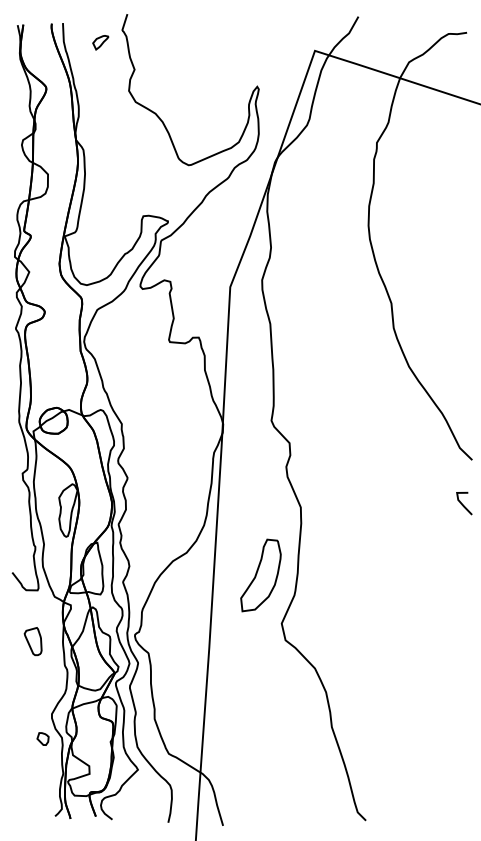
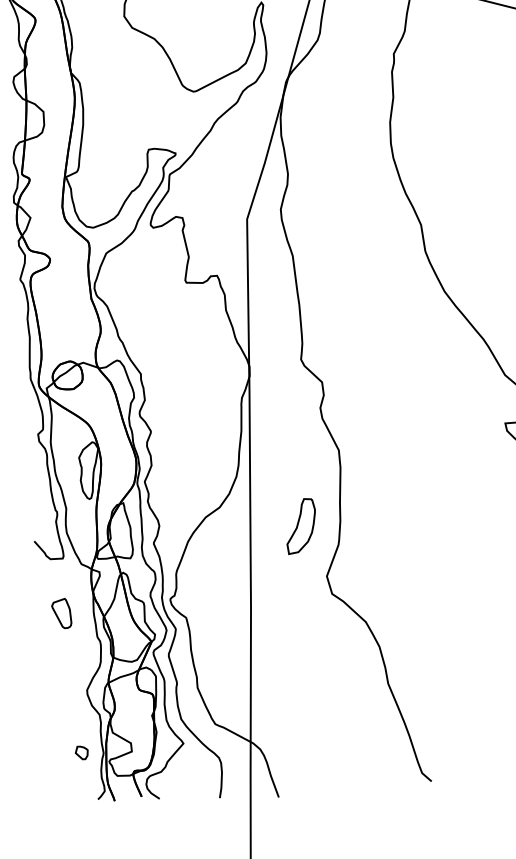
part: (260, 575) -> (300, 526), size x0.7
part: (42, 738) -> (81, 752), moved

